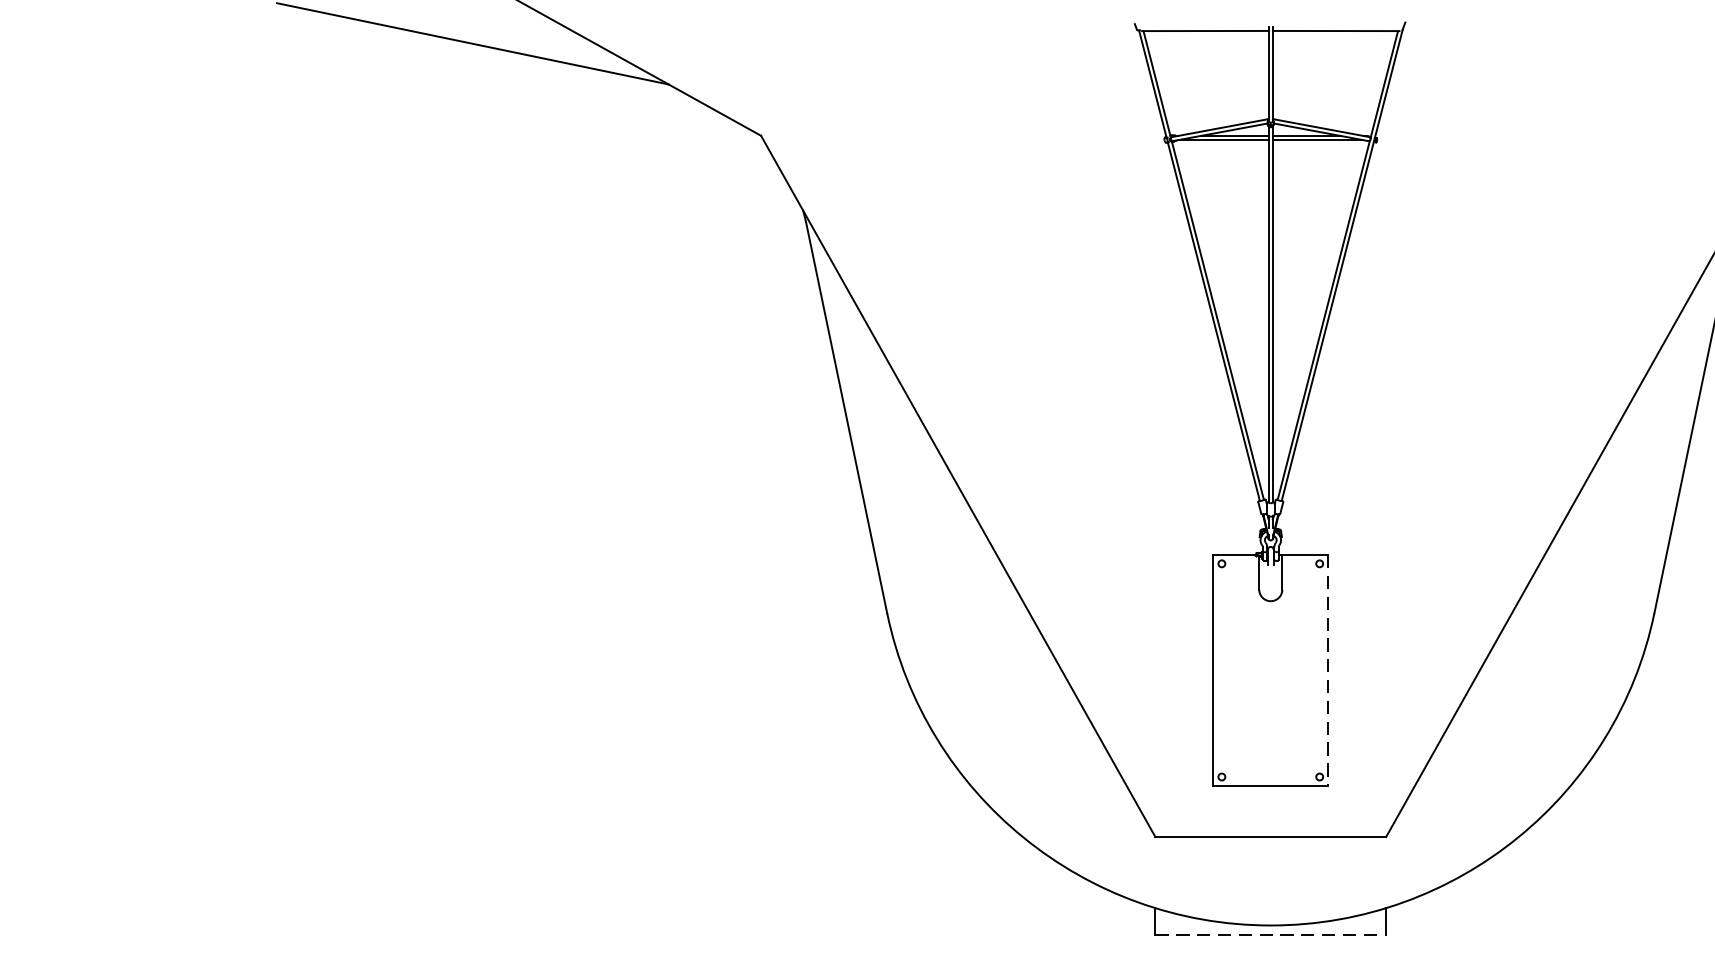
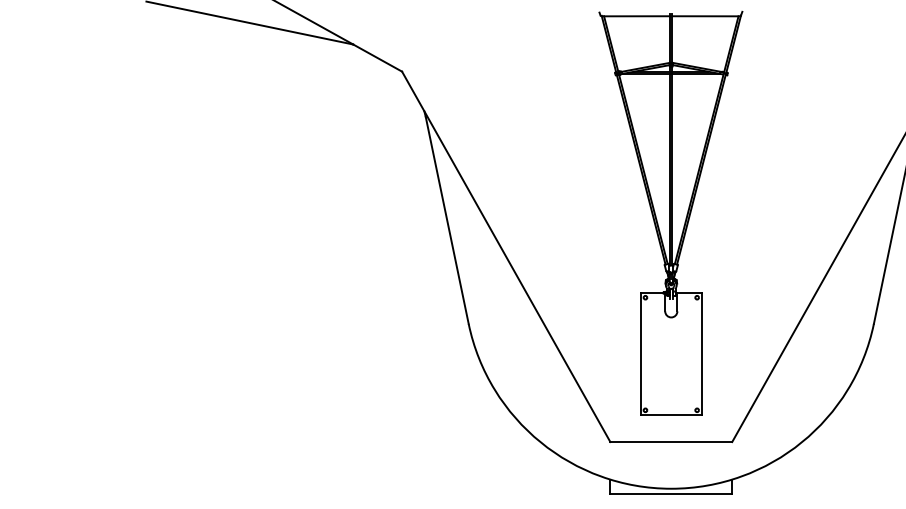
line: (1327, 671) -> (701, 354), dashed -> solid
line: (1271, 934) -> (671, 493), dashed -> solid

